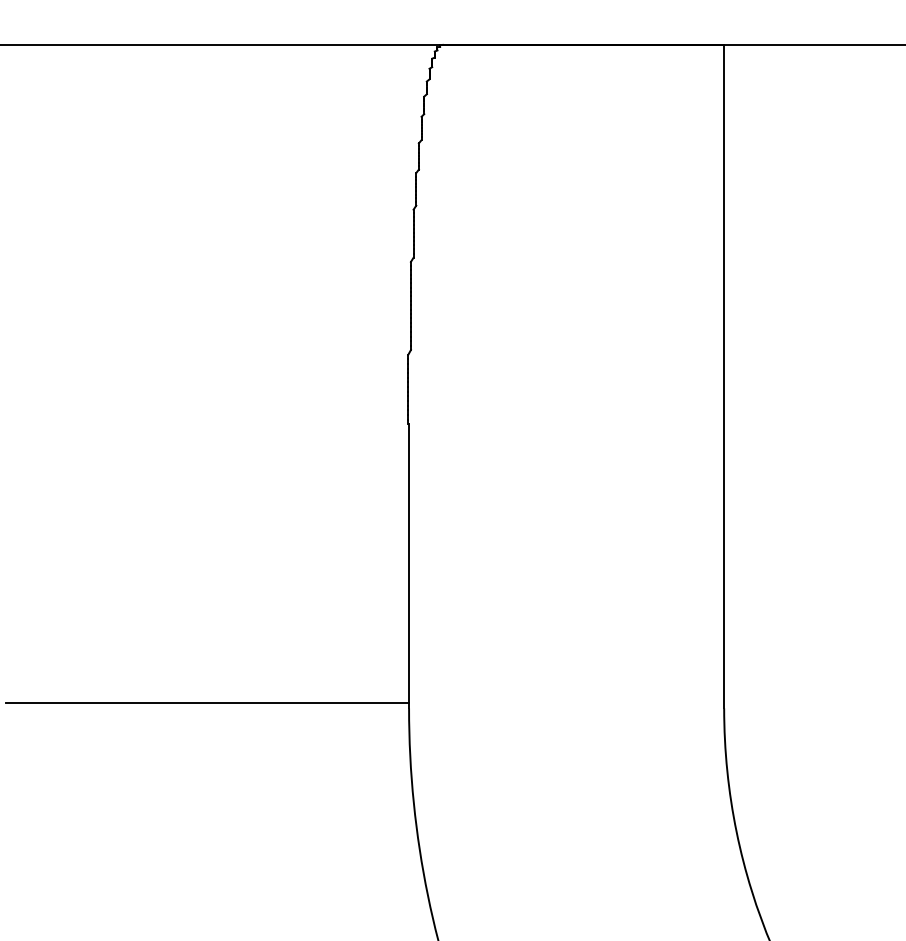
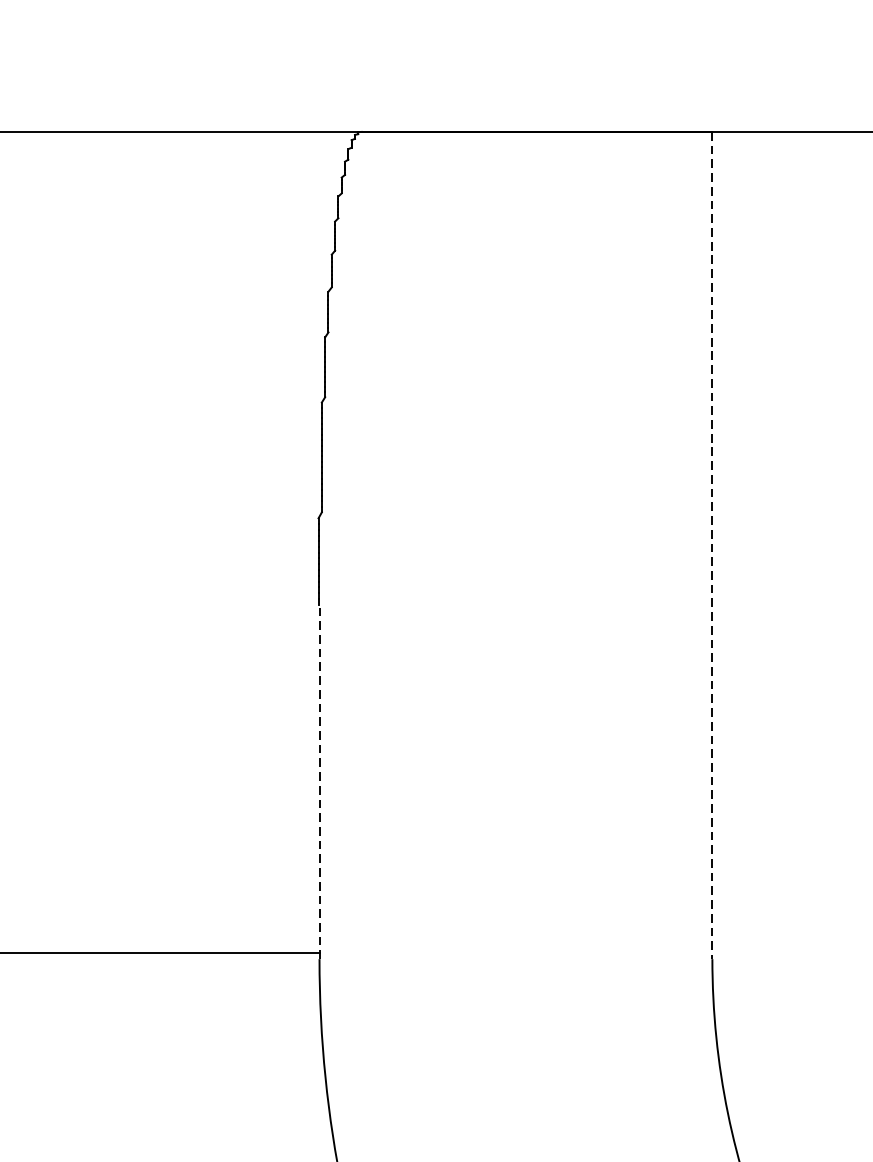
line: (724, 376) -> (712, 545), solid -> dashed
line: (409, 565) -> (320, 781), solid -> dashed

